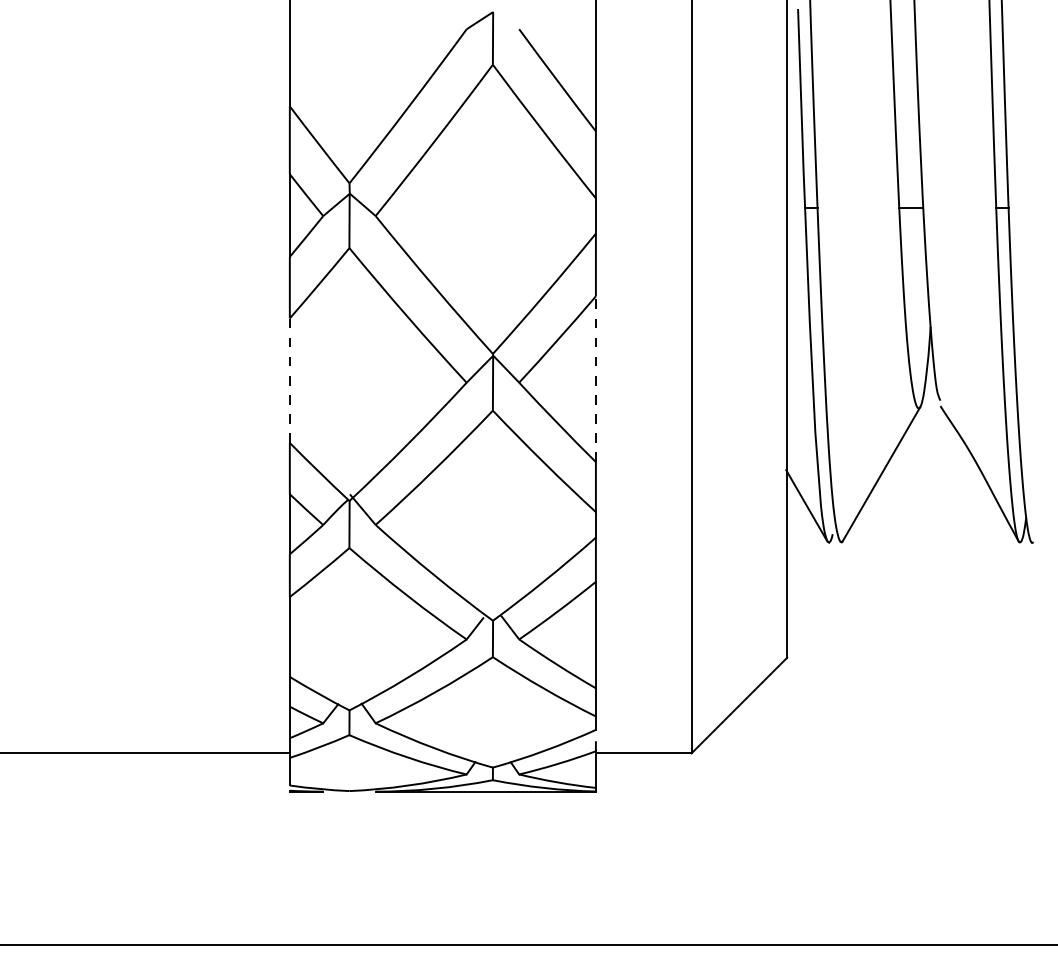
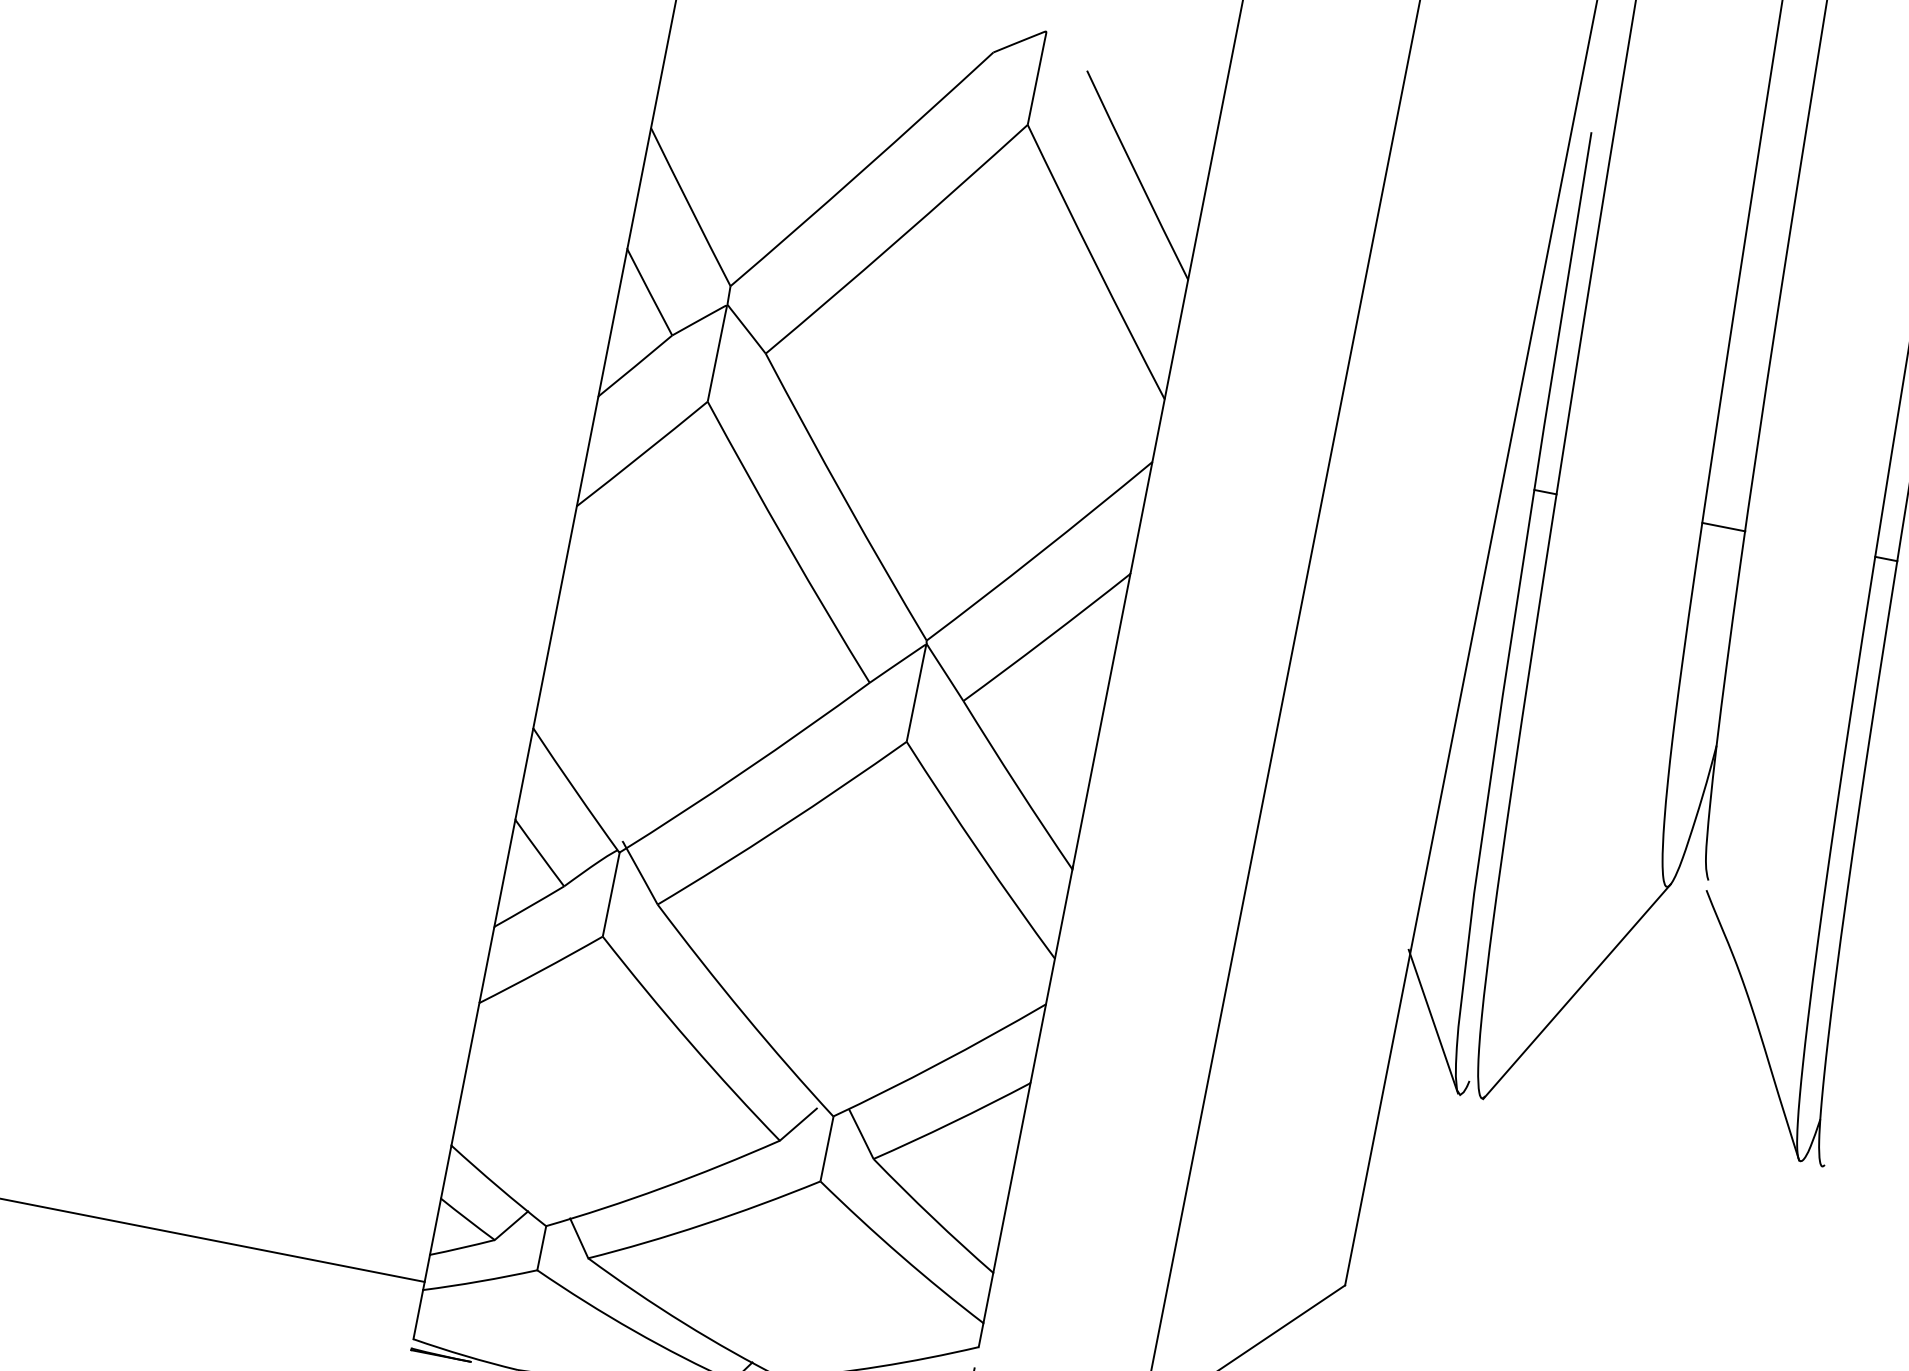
line: (595, 379) -> (1100, 722), dashed -> solid
line: (289, 380) -> (554, 616), dashed -> solid

